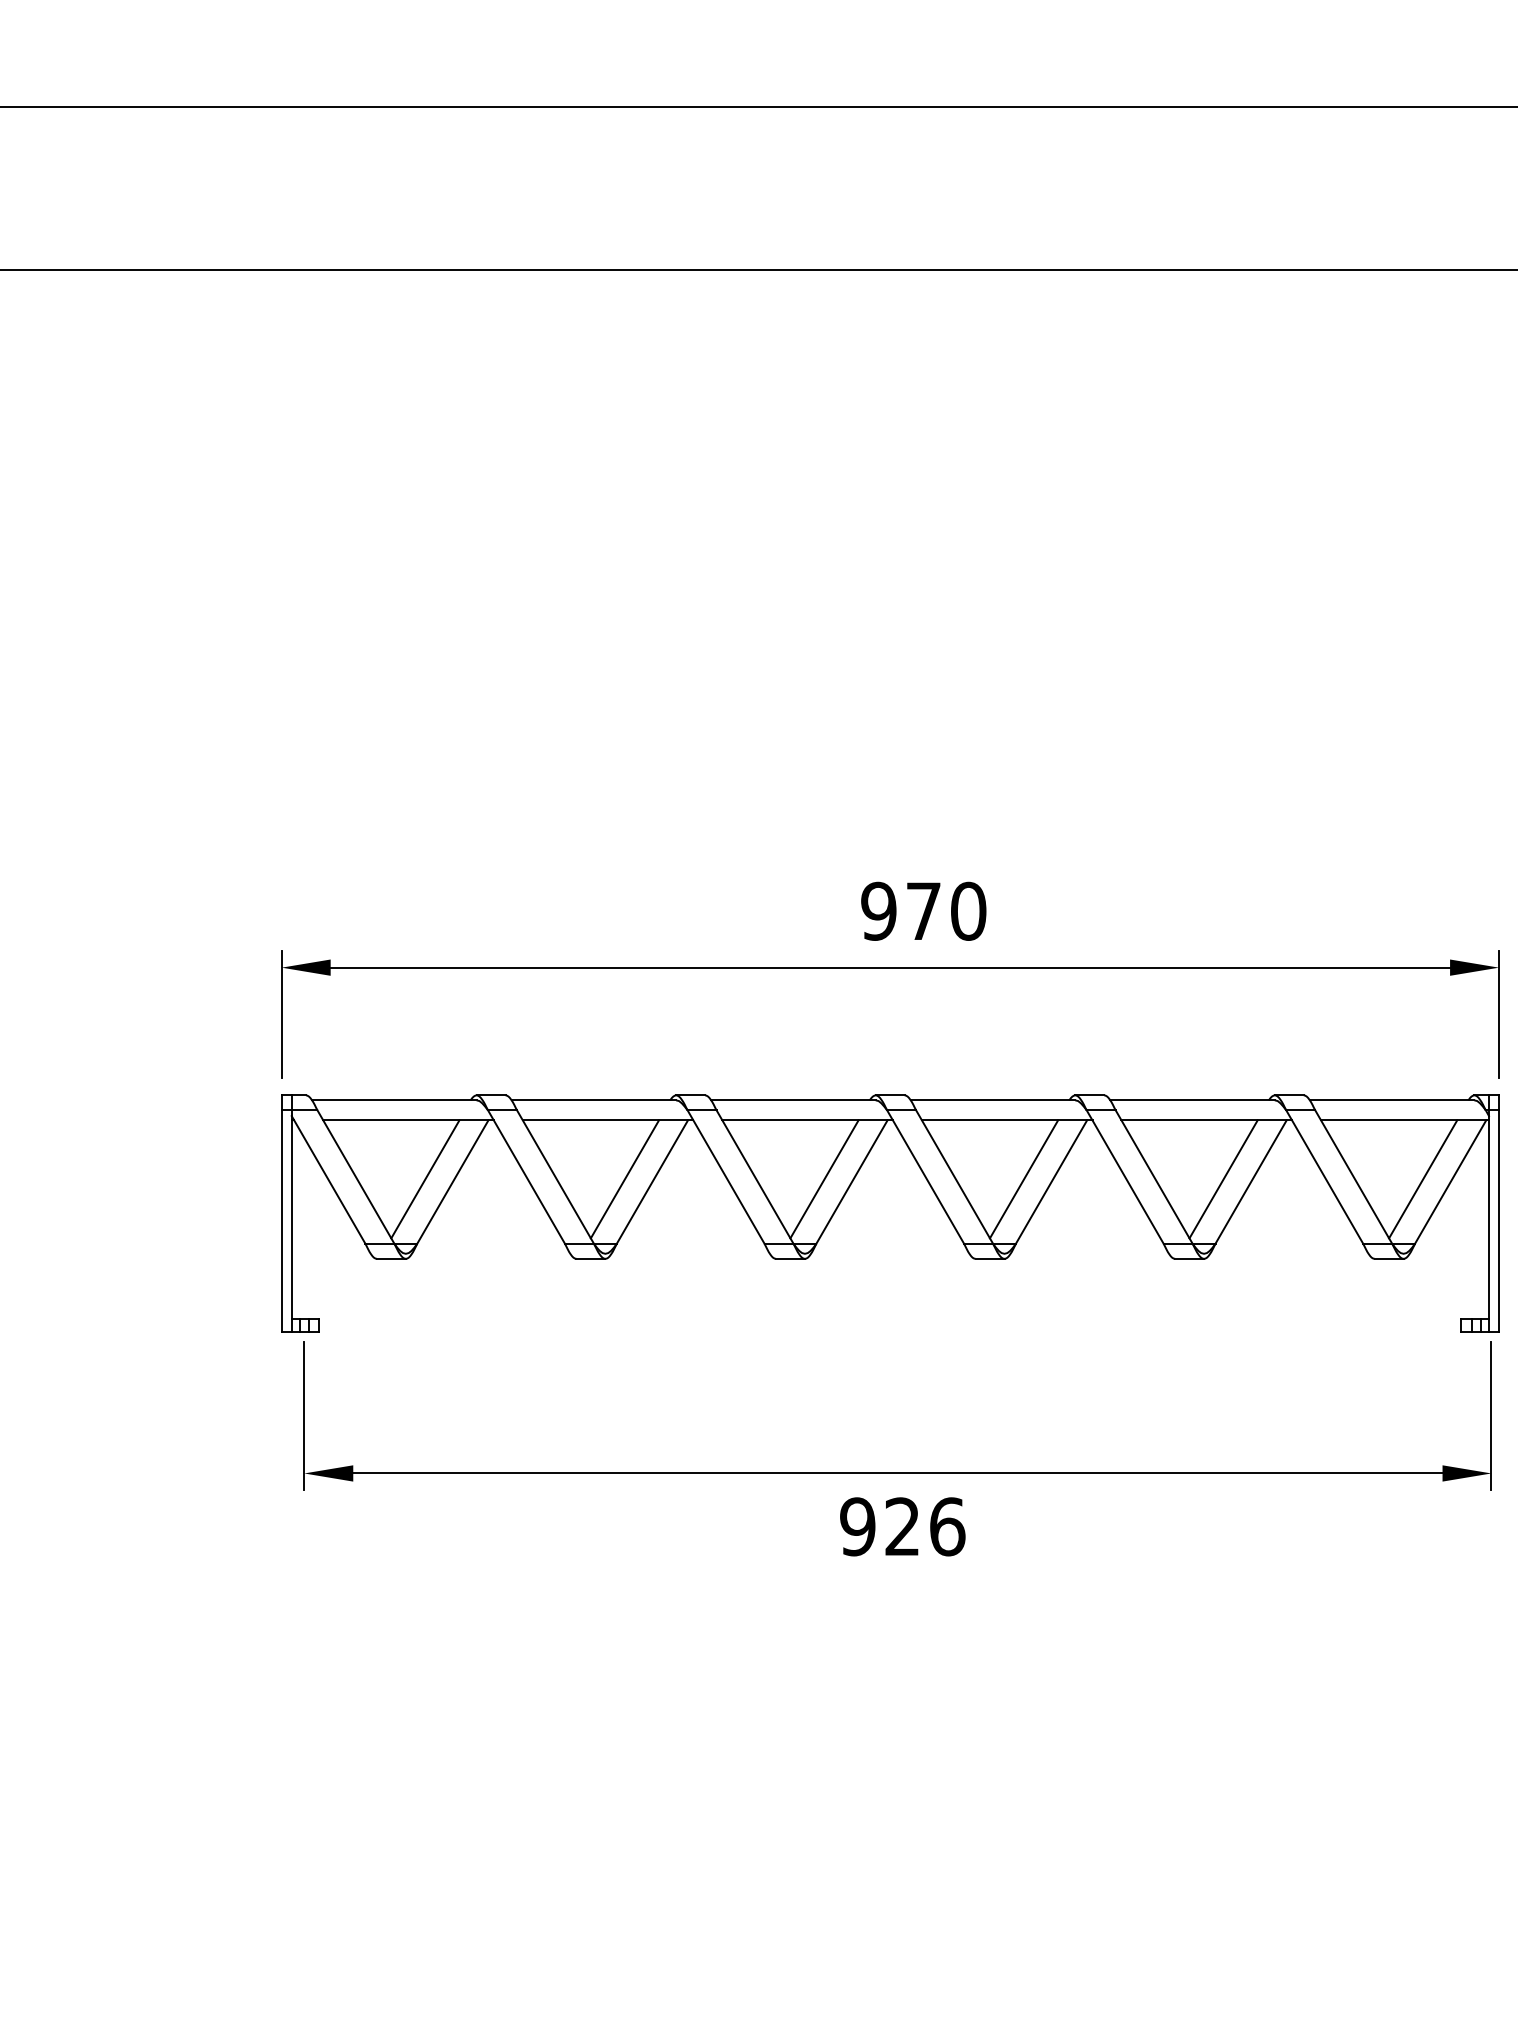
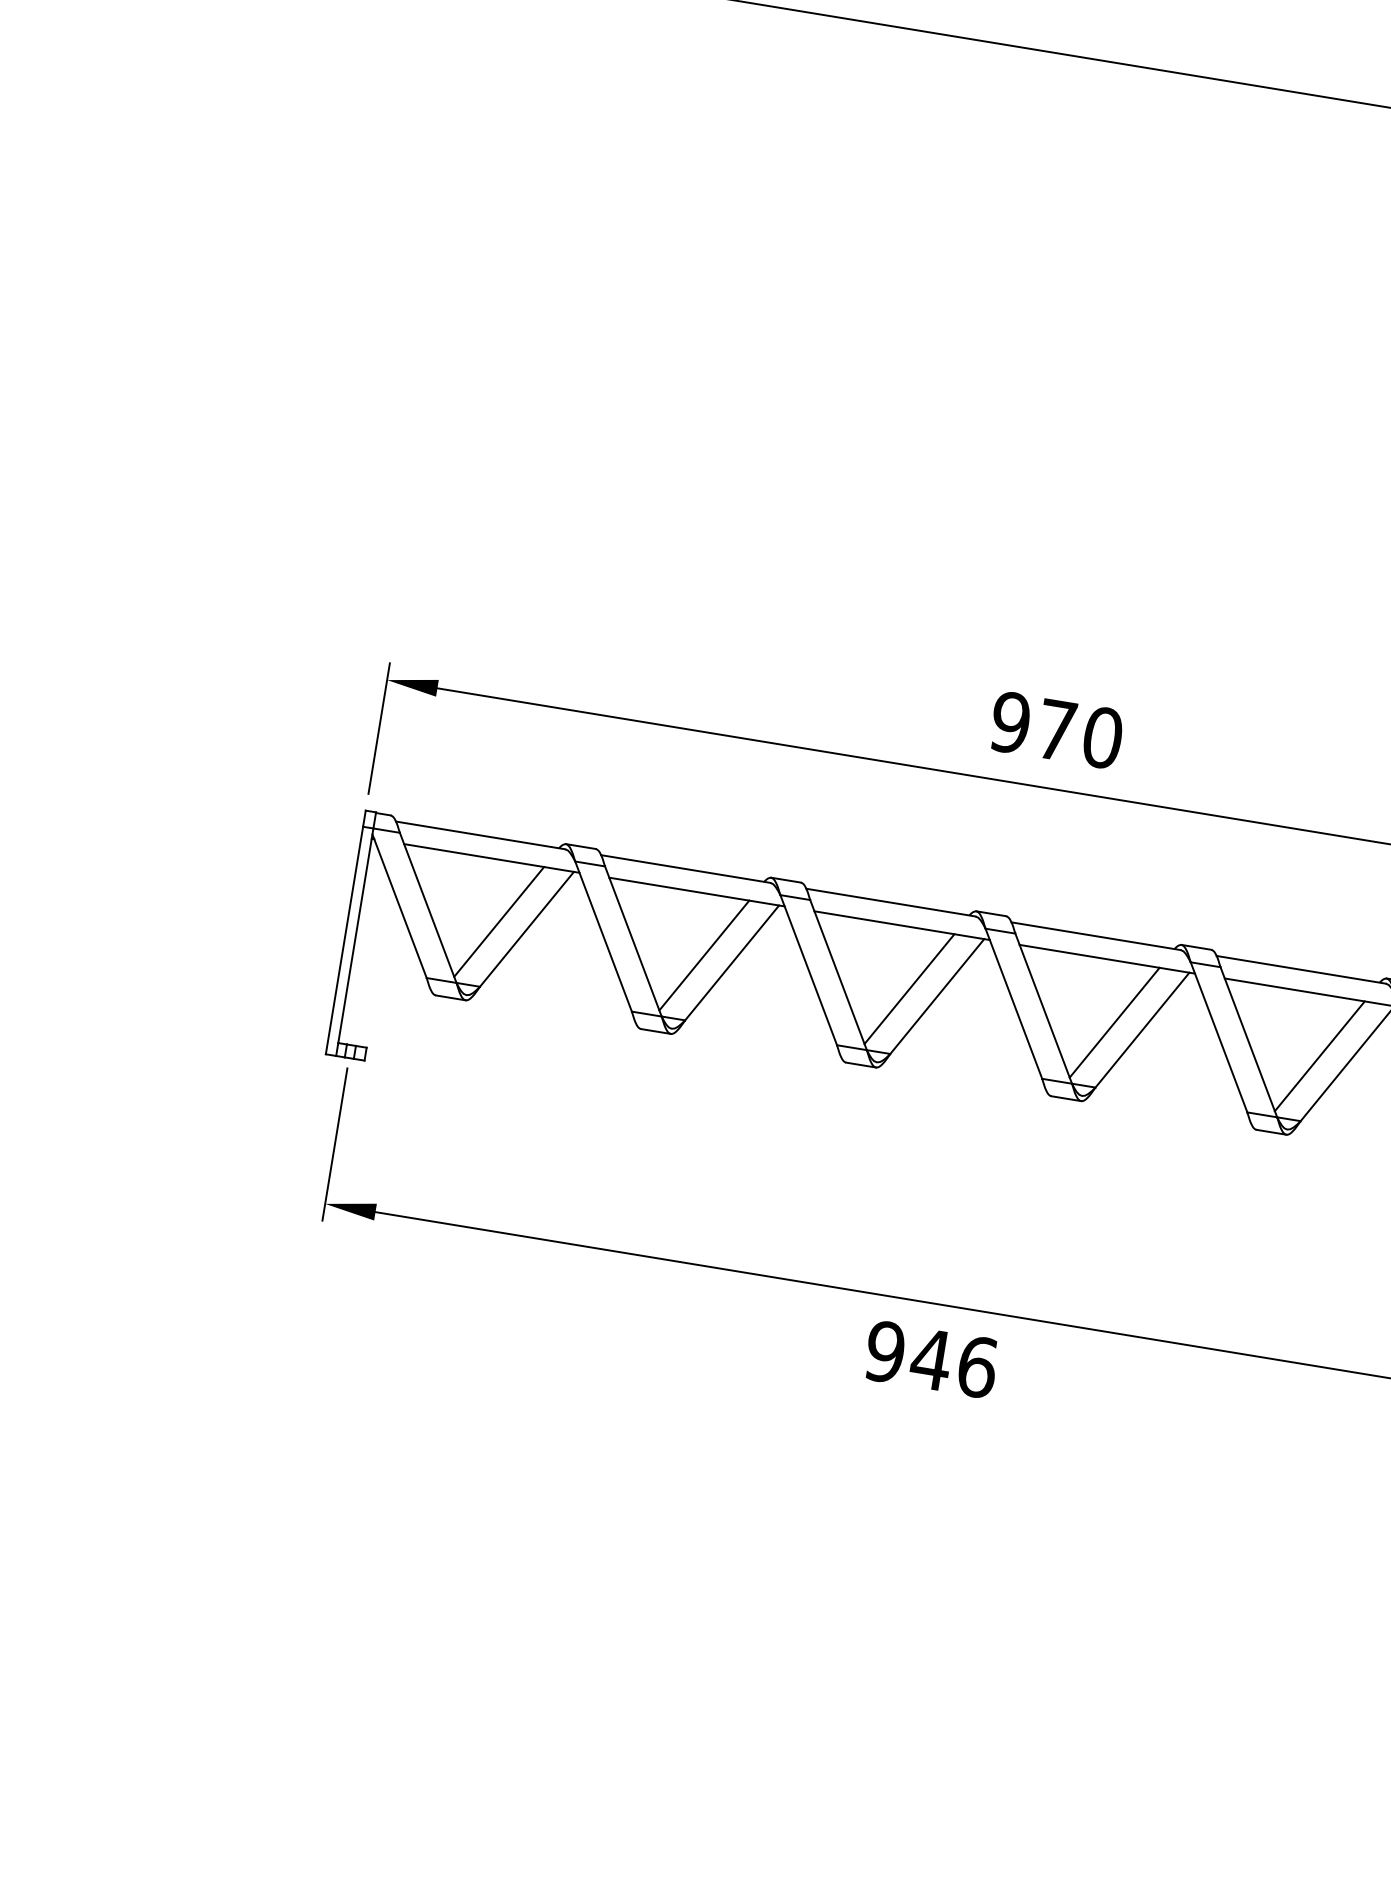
text: (902, 1526) -> (931, 1359), 926 -> 946

